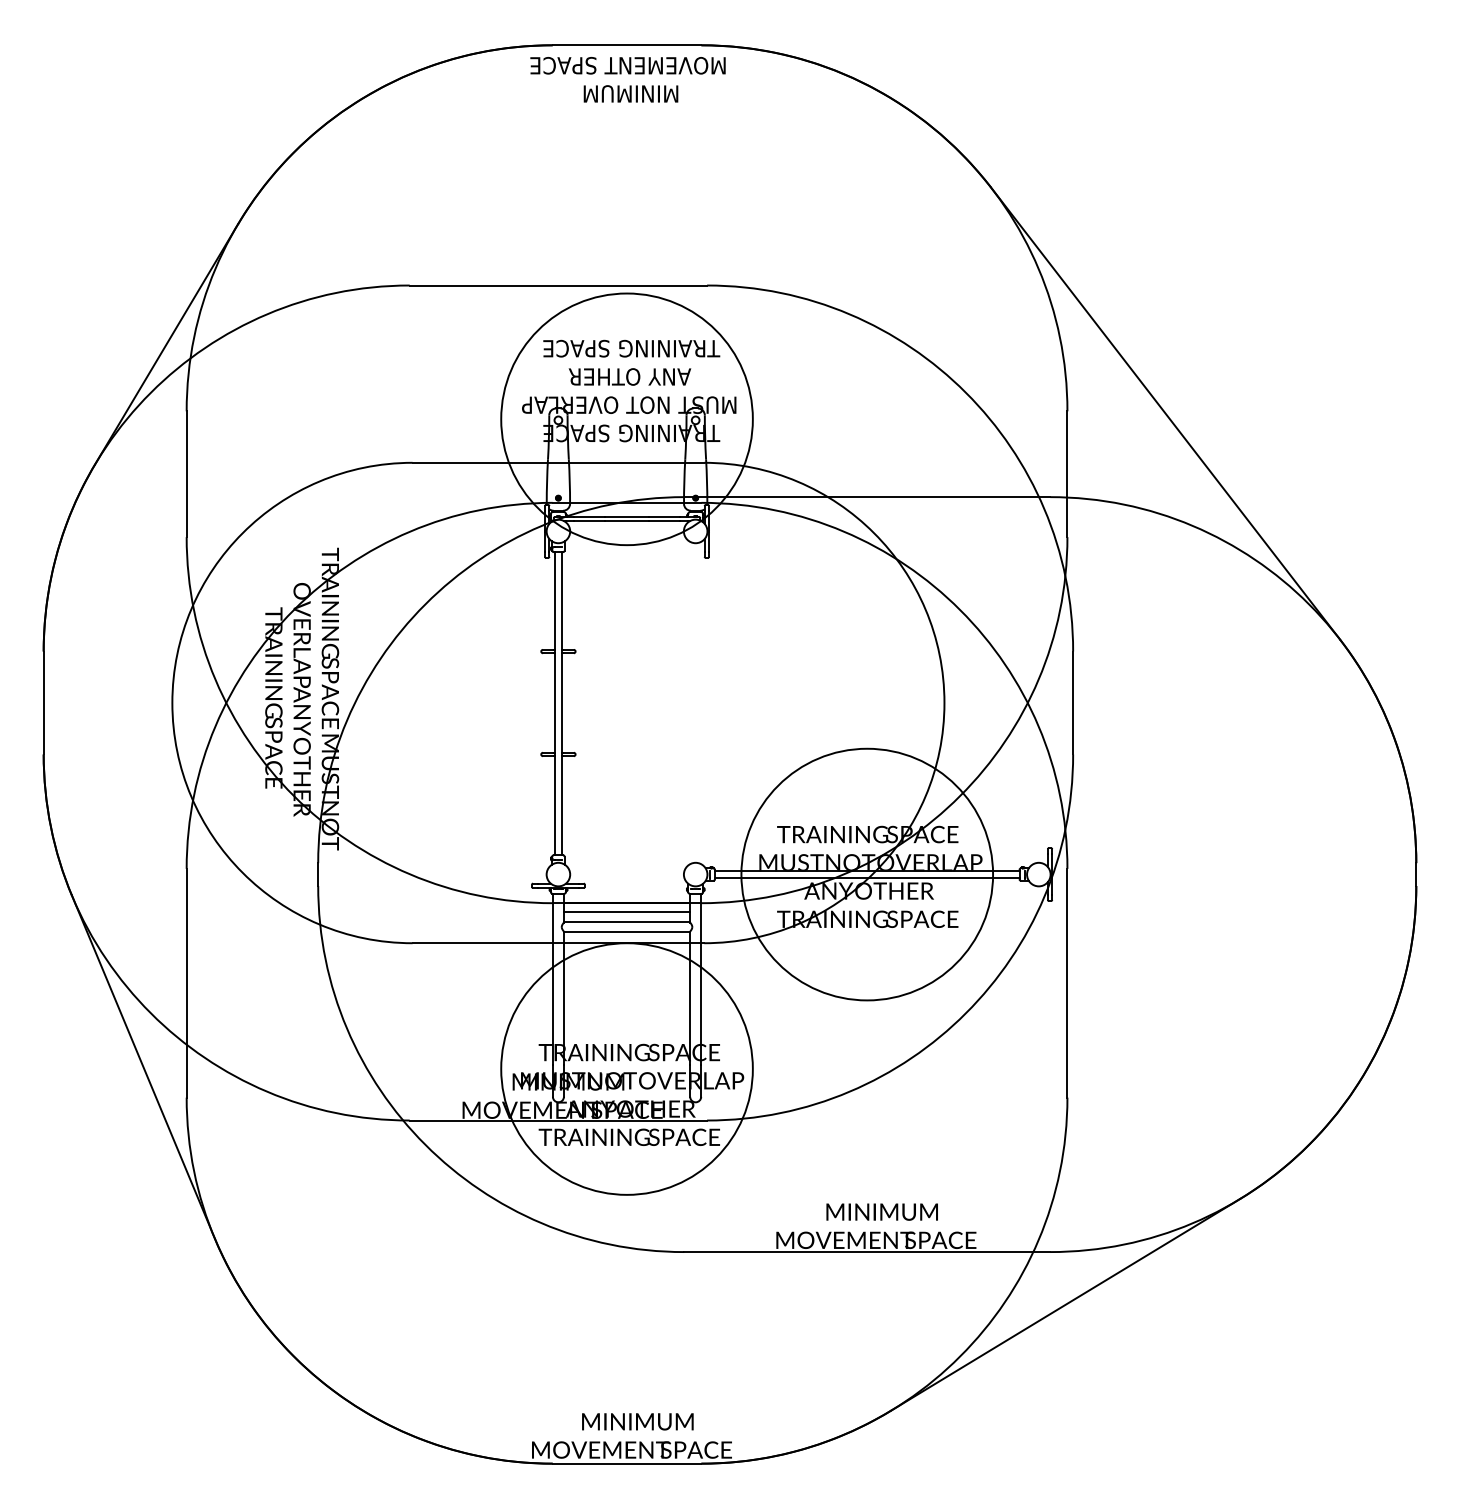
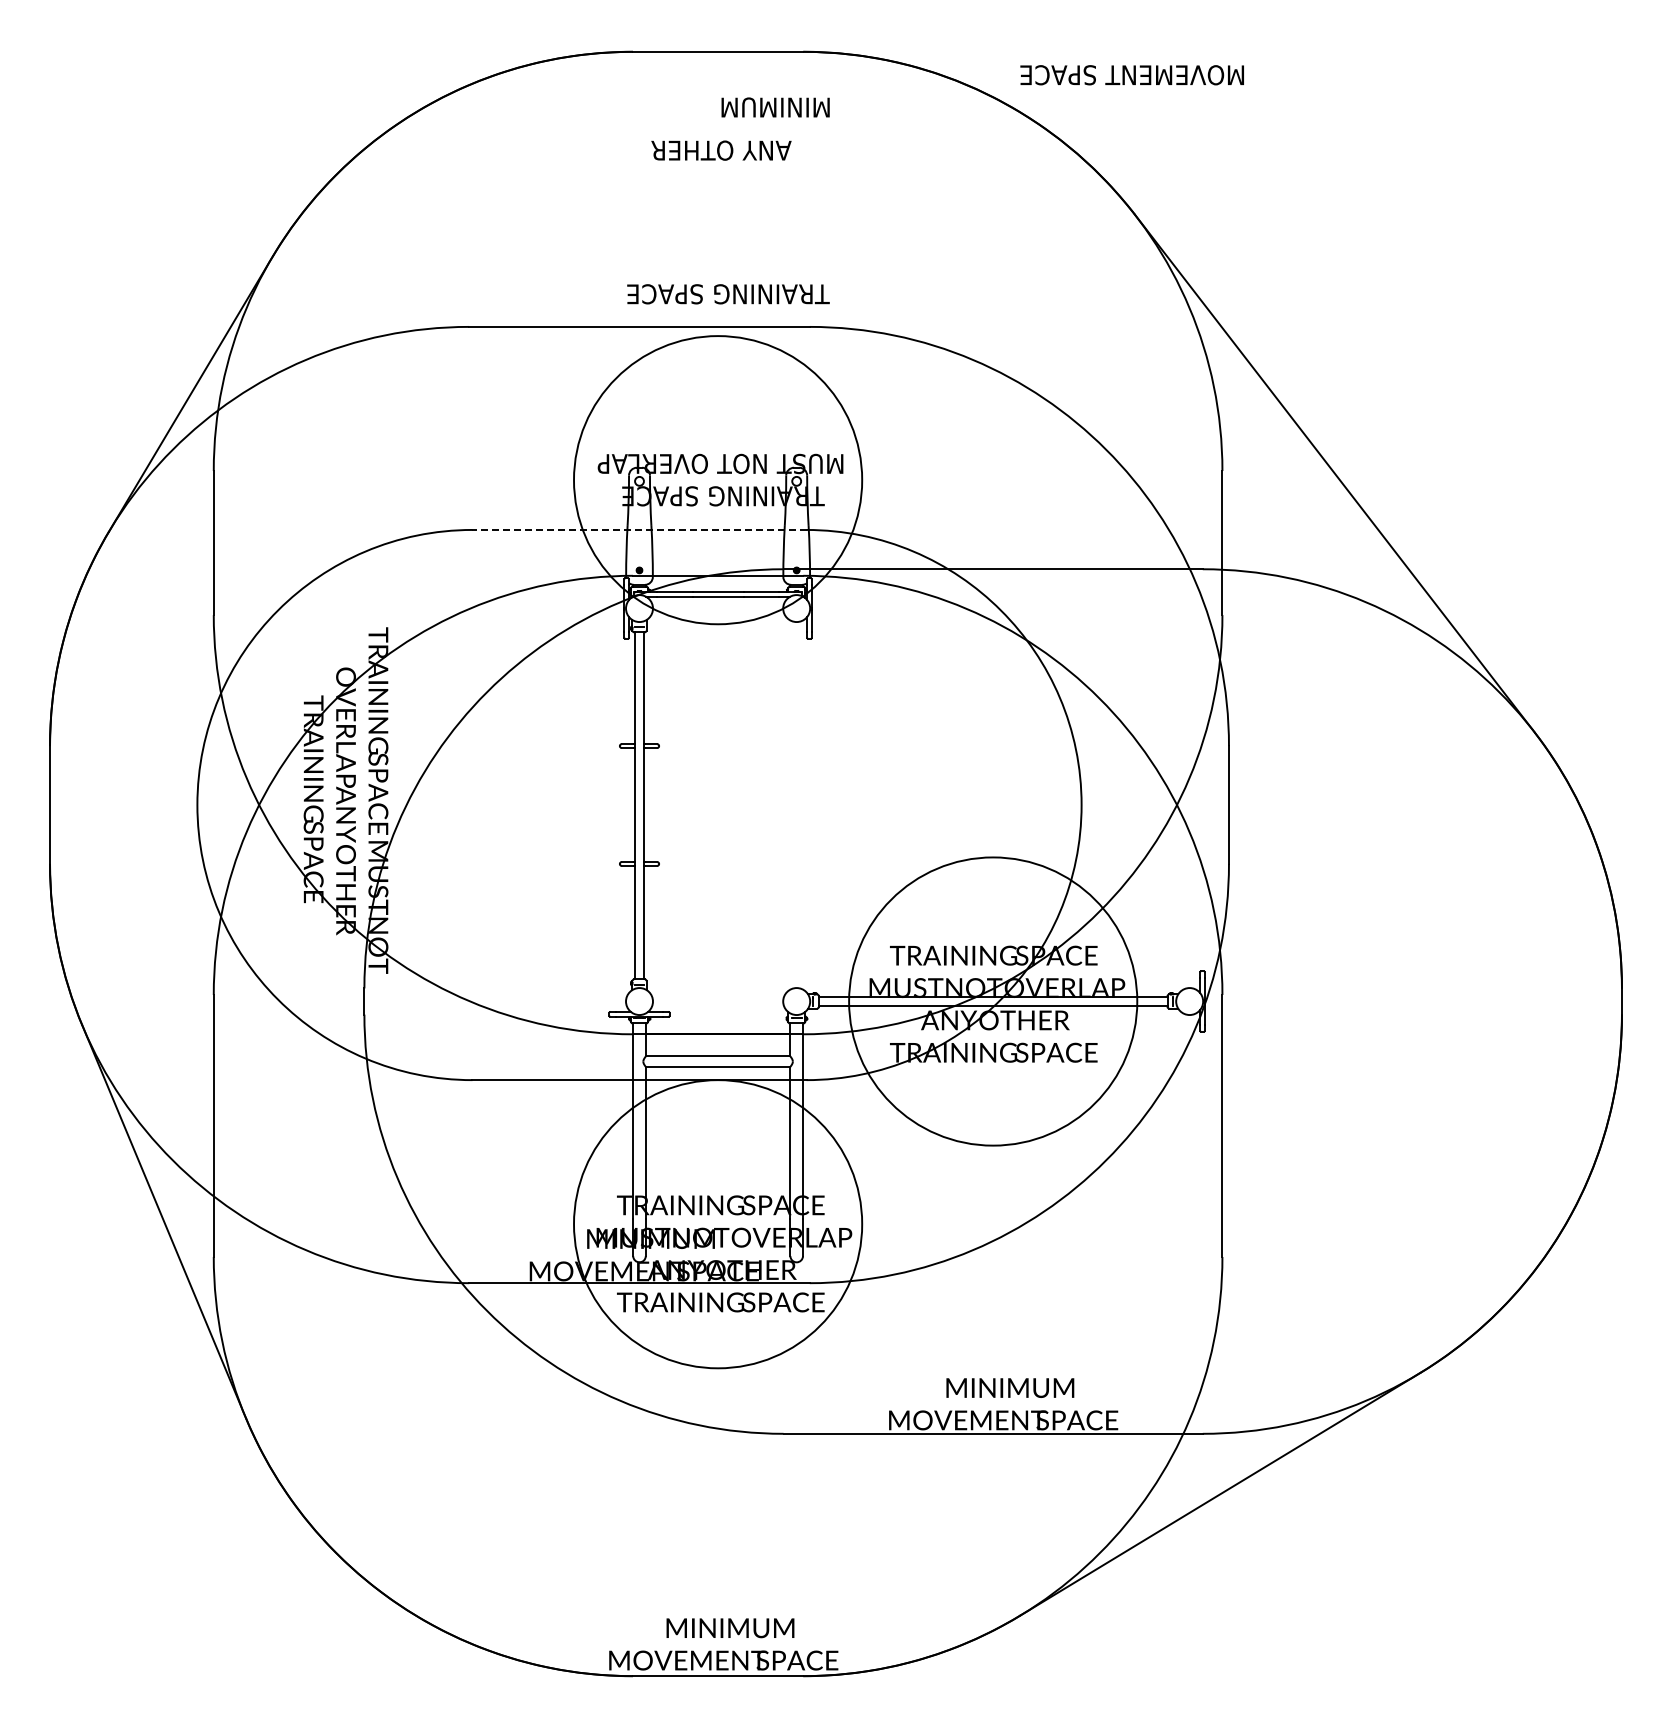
text: (627, 65) -> (1131, 75), moved
text: (630, 93) -> (775, 107), moved
text: (631, 348) -> (728, 294), moved
text: (630, 376) -> (721, 150), moved
line: (558, 462) -> (639, 529), solid -> dashed
line: (626, 912) -> (717, 1044), removed

